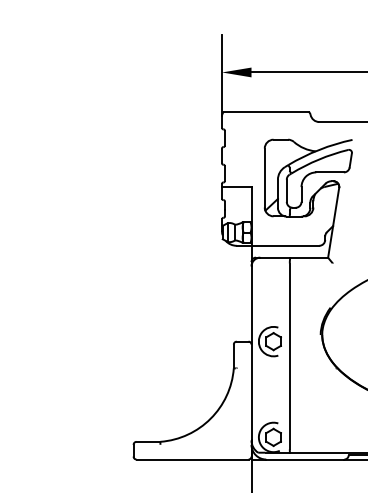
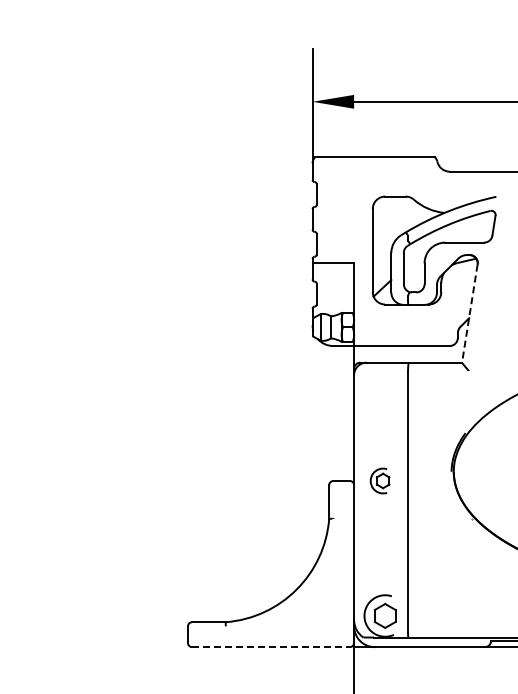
line: (333, 222) -> (469, 313), solid -> dashed
part: (269, 341) -> (379, 480), size x0.6
line: (192, 459) -> (271, 647), solid -> dashed

